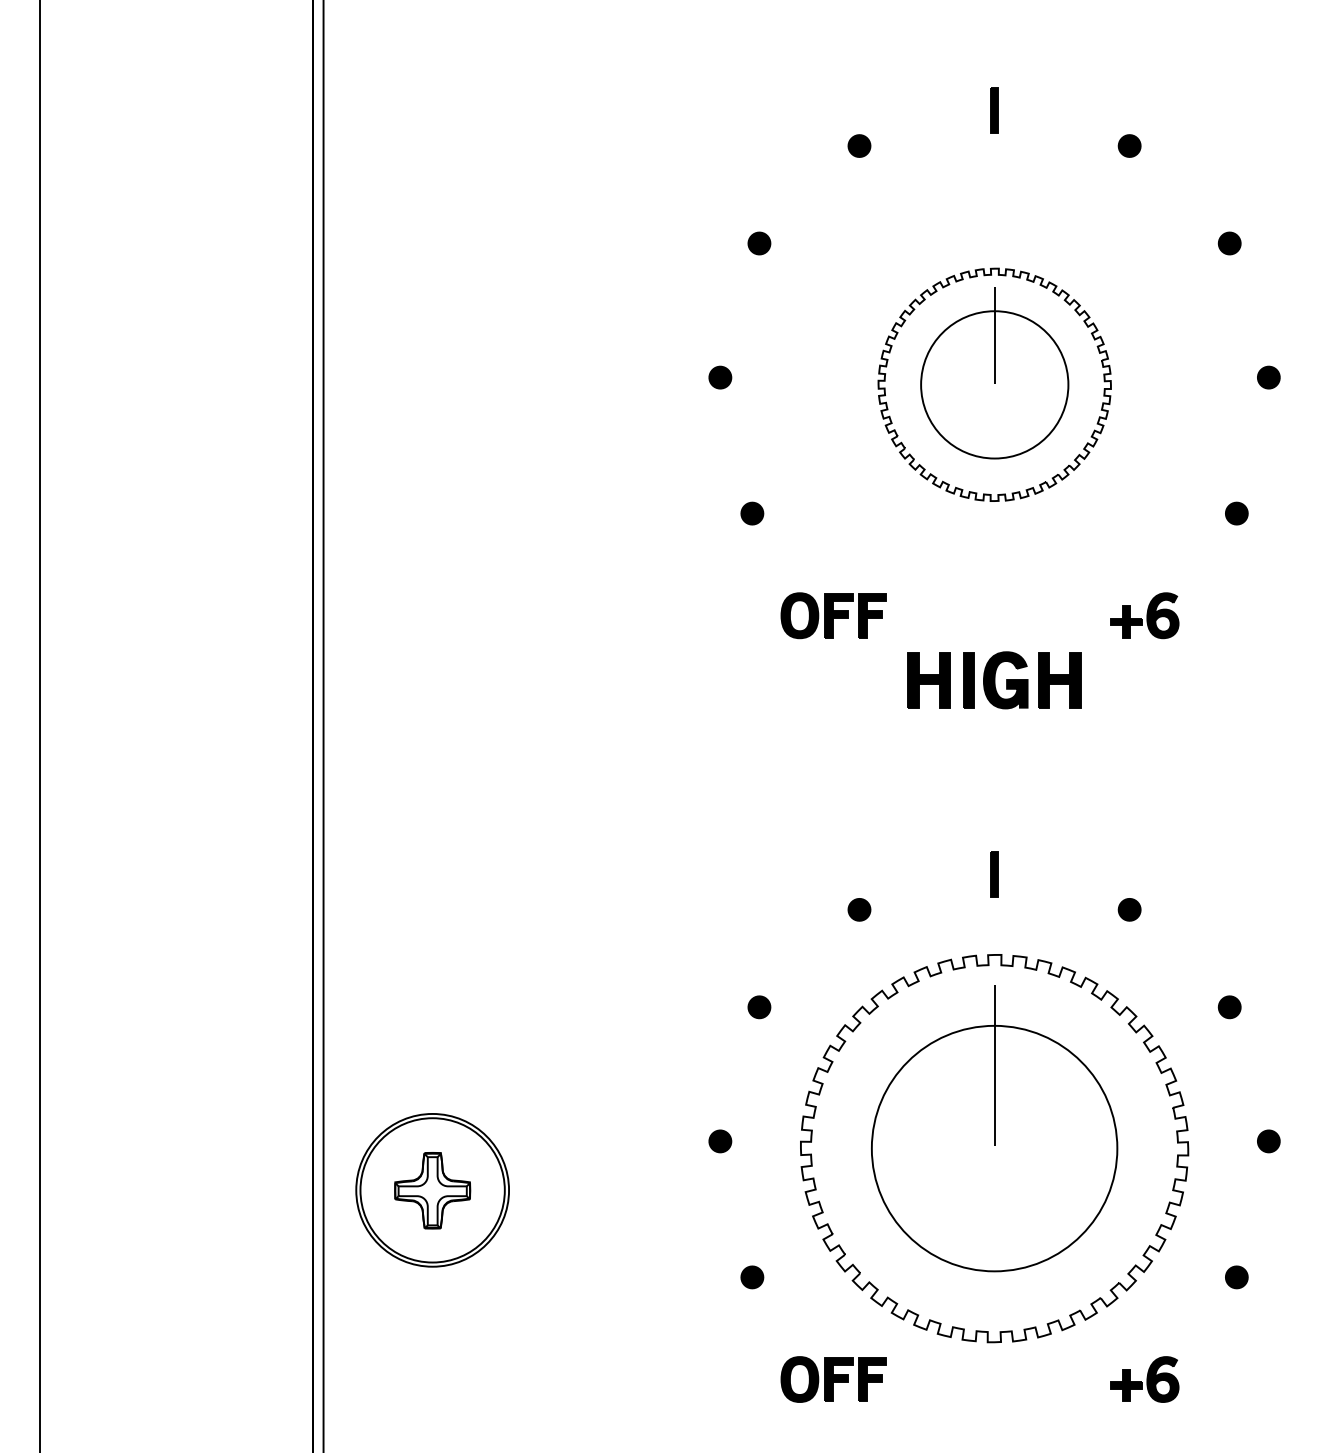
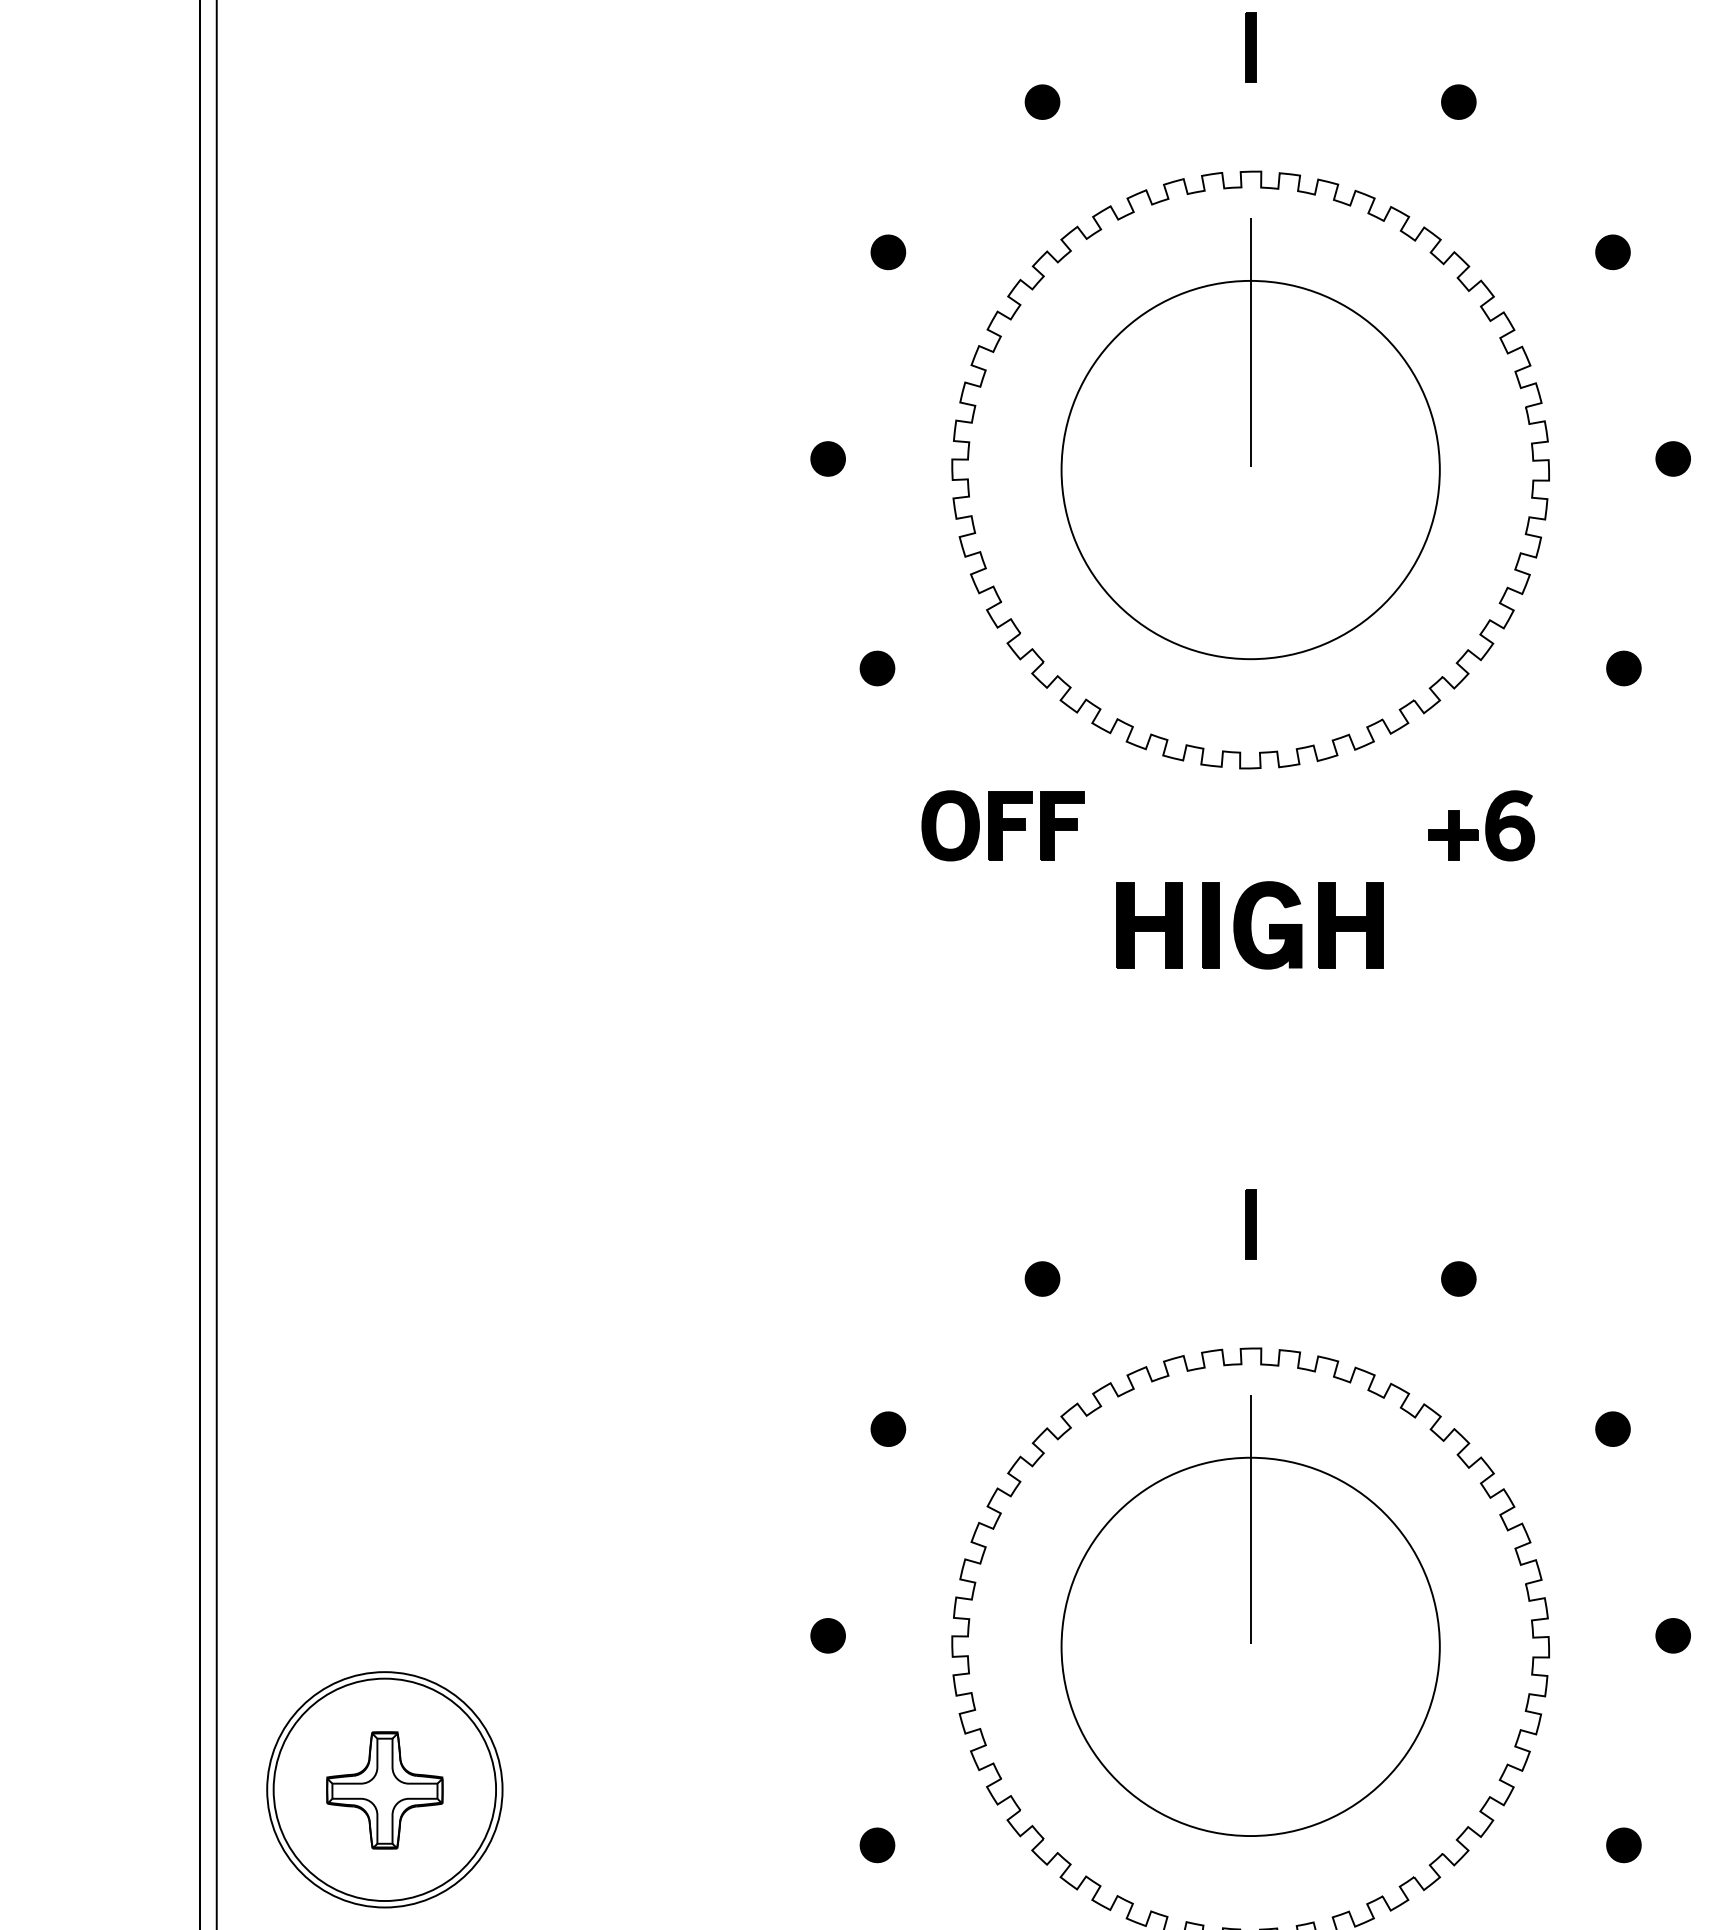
part: (994, 384) -> (1250, 469), size x1.67
part: (432, 1190) -> (384, 1790), moved

